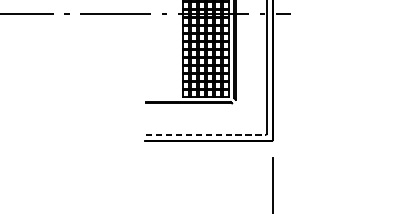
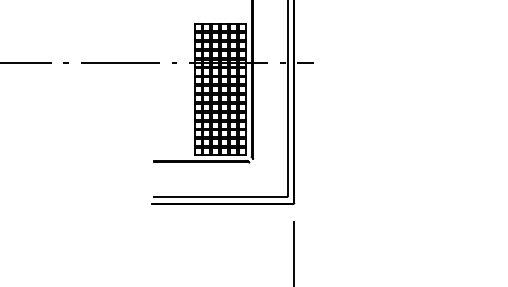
line: (206, 135) -> (220, 197), dashed -> solid

